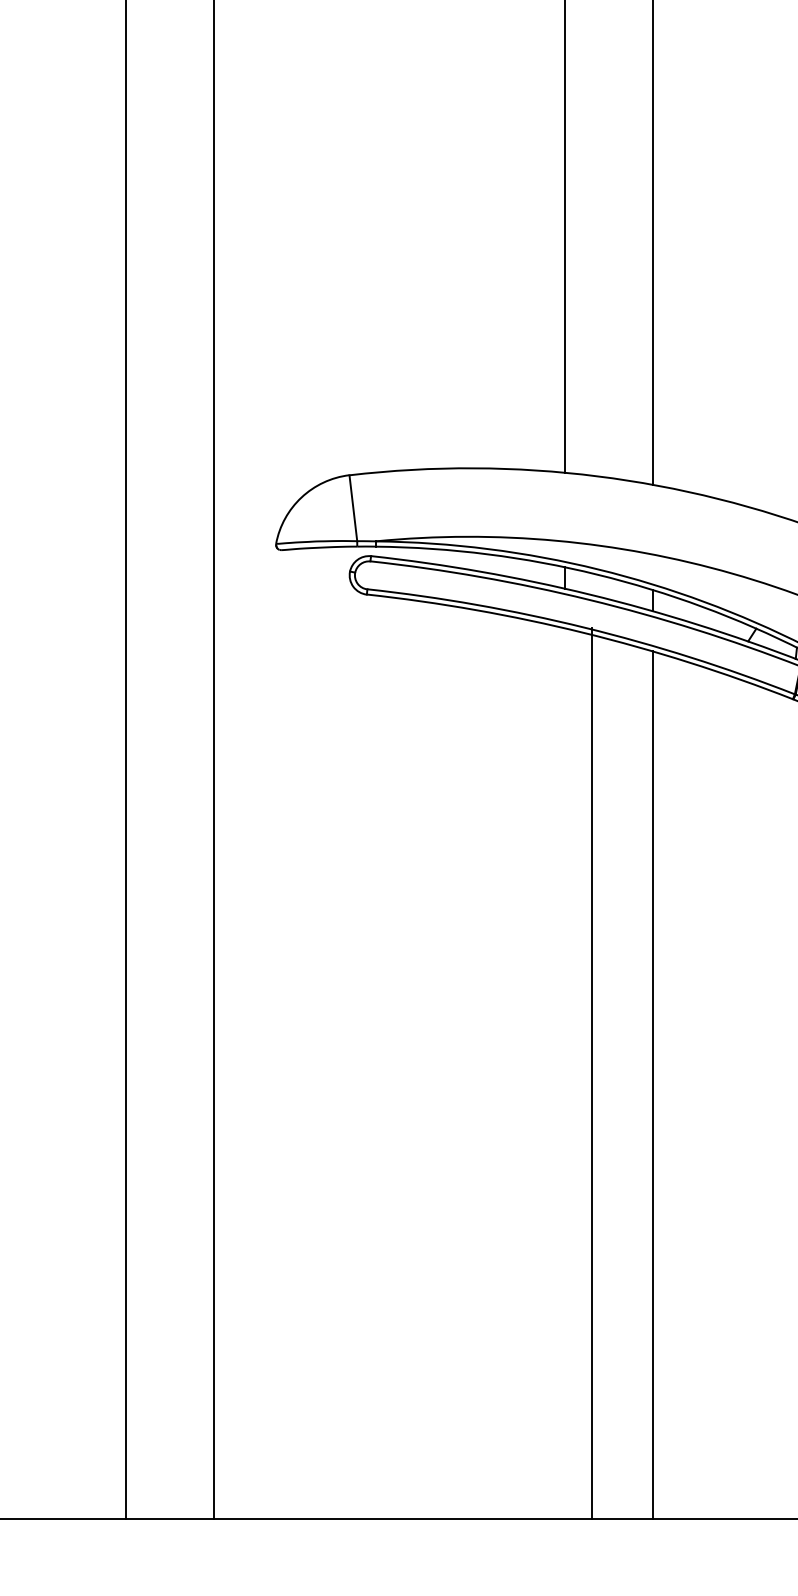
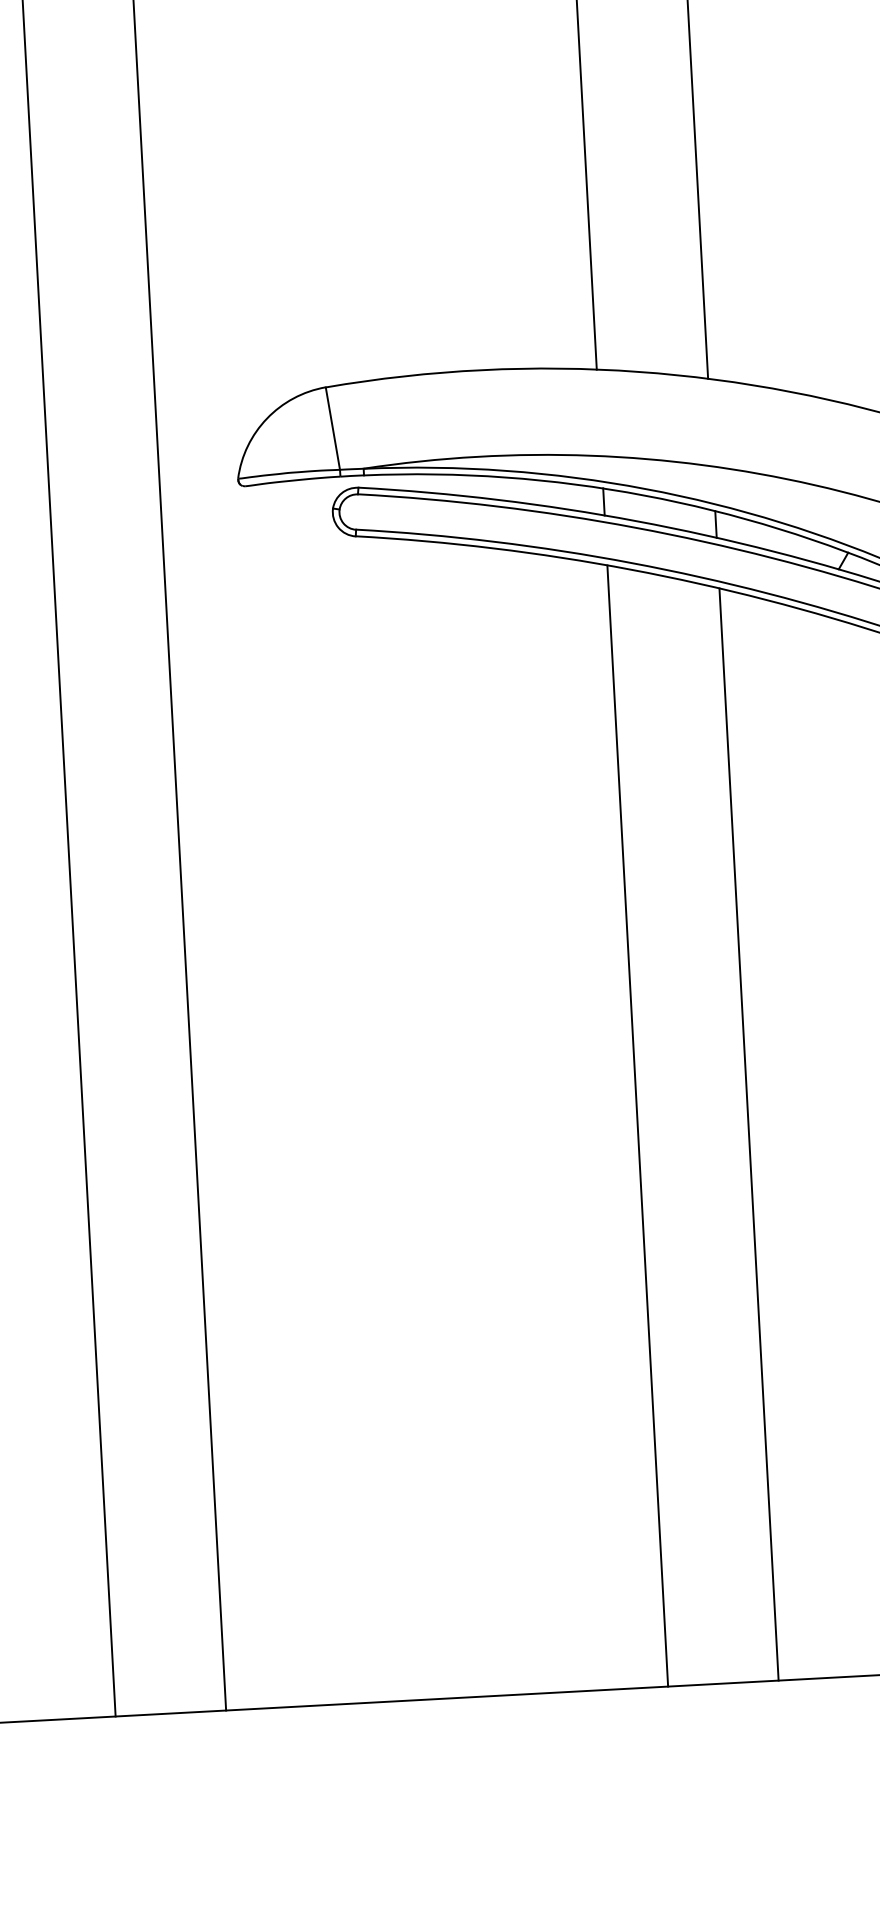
line: (591, 1073) -> (637, 1125), moved

